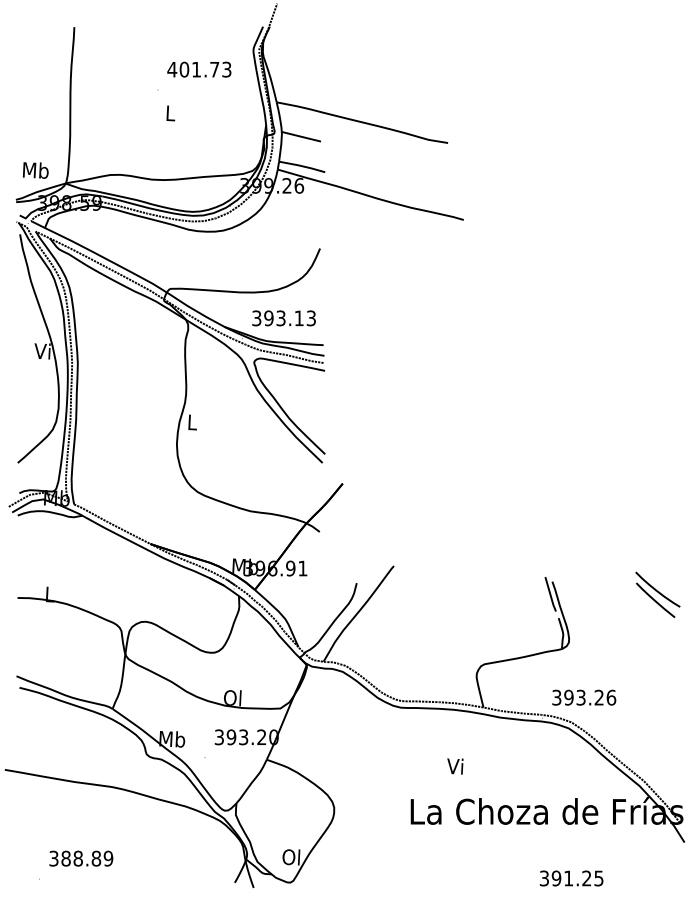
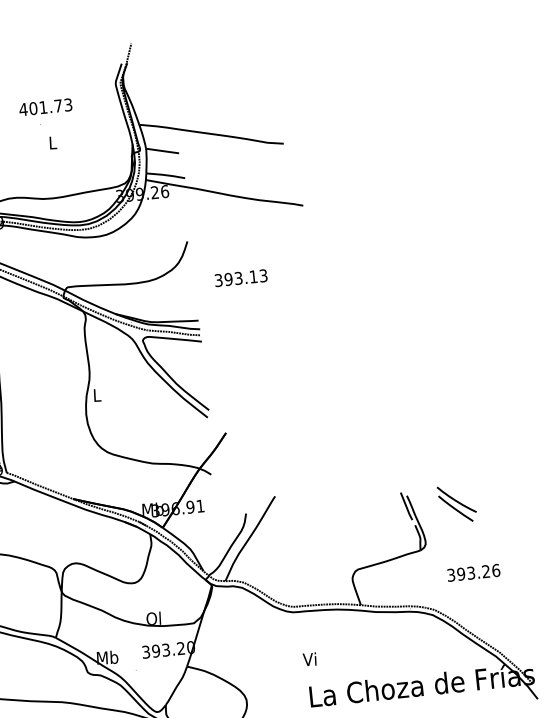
text: (199, 69) -> (45, 107), moved
text: (283, 318) -> (240, 278), moved
part: (657, 594) -> (456, 503), moved
text: (584, 697) -> (473, 572), moved
text: (455, 766) -> (309, 659), moved

